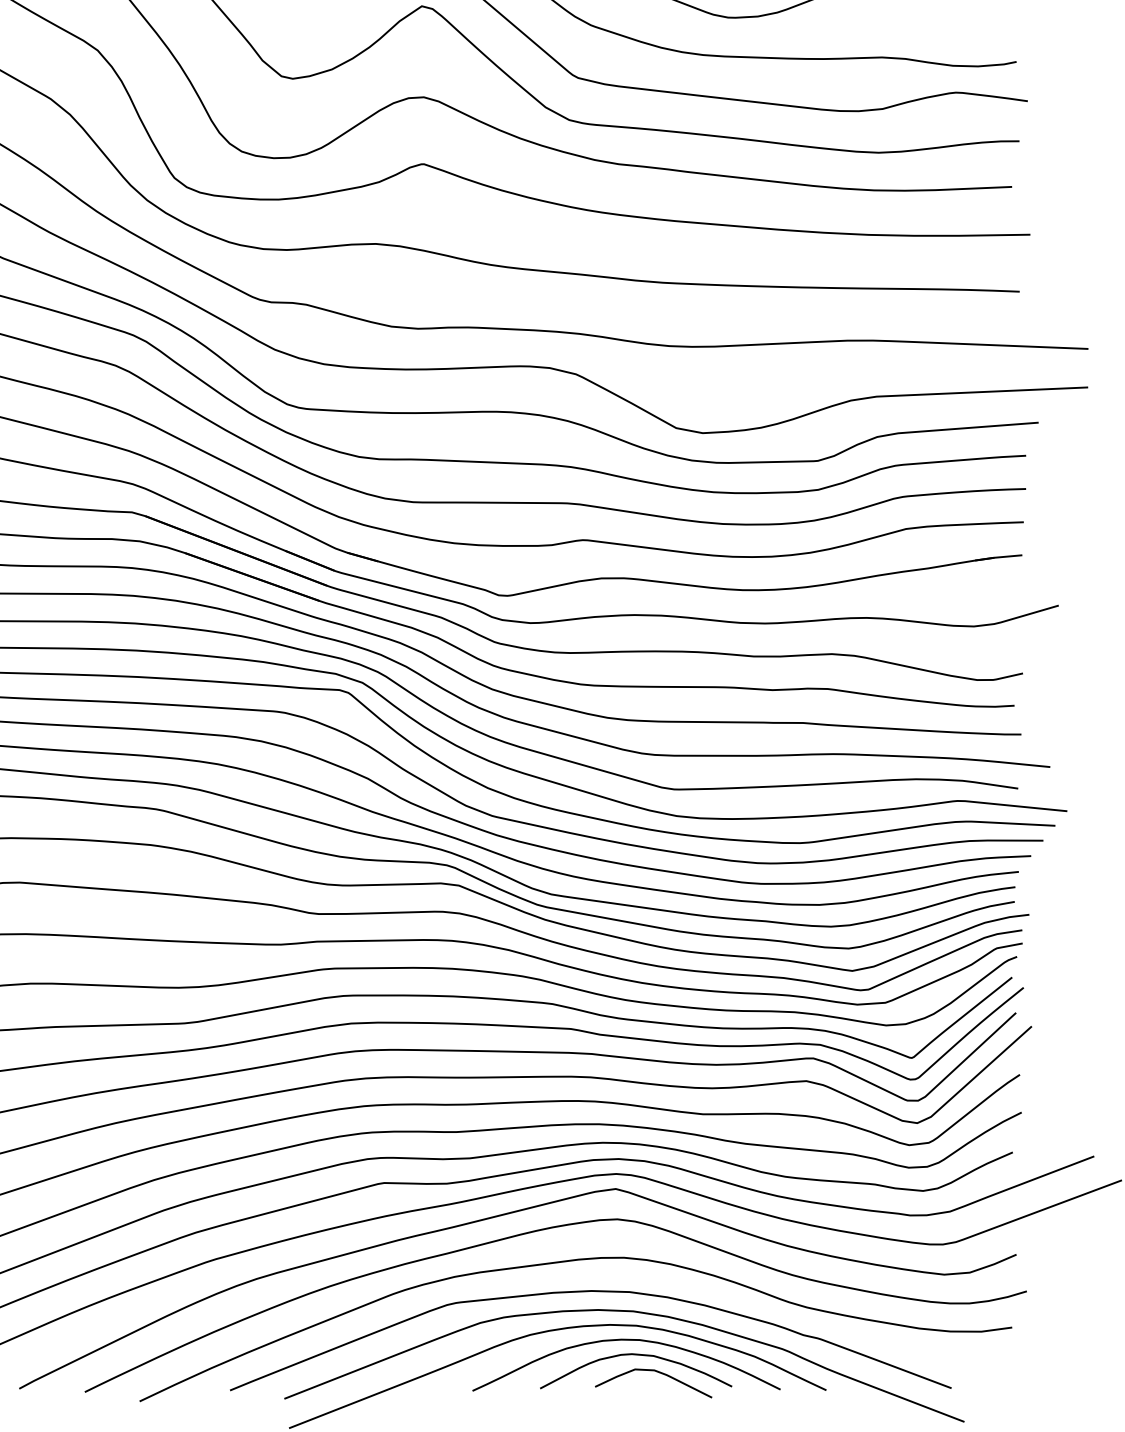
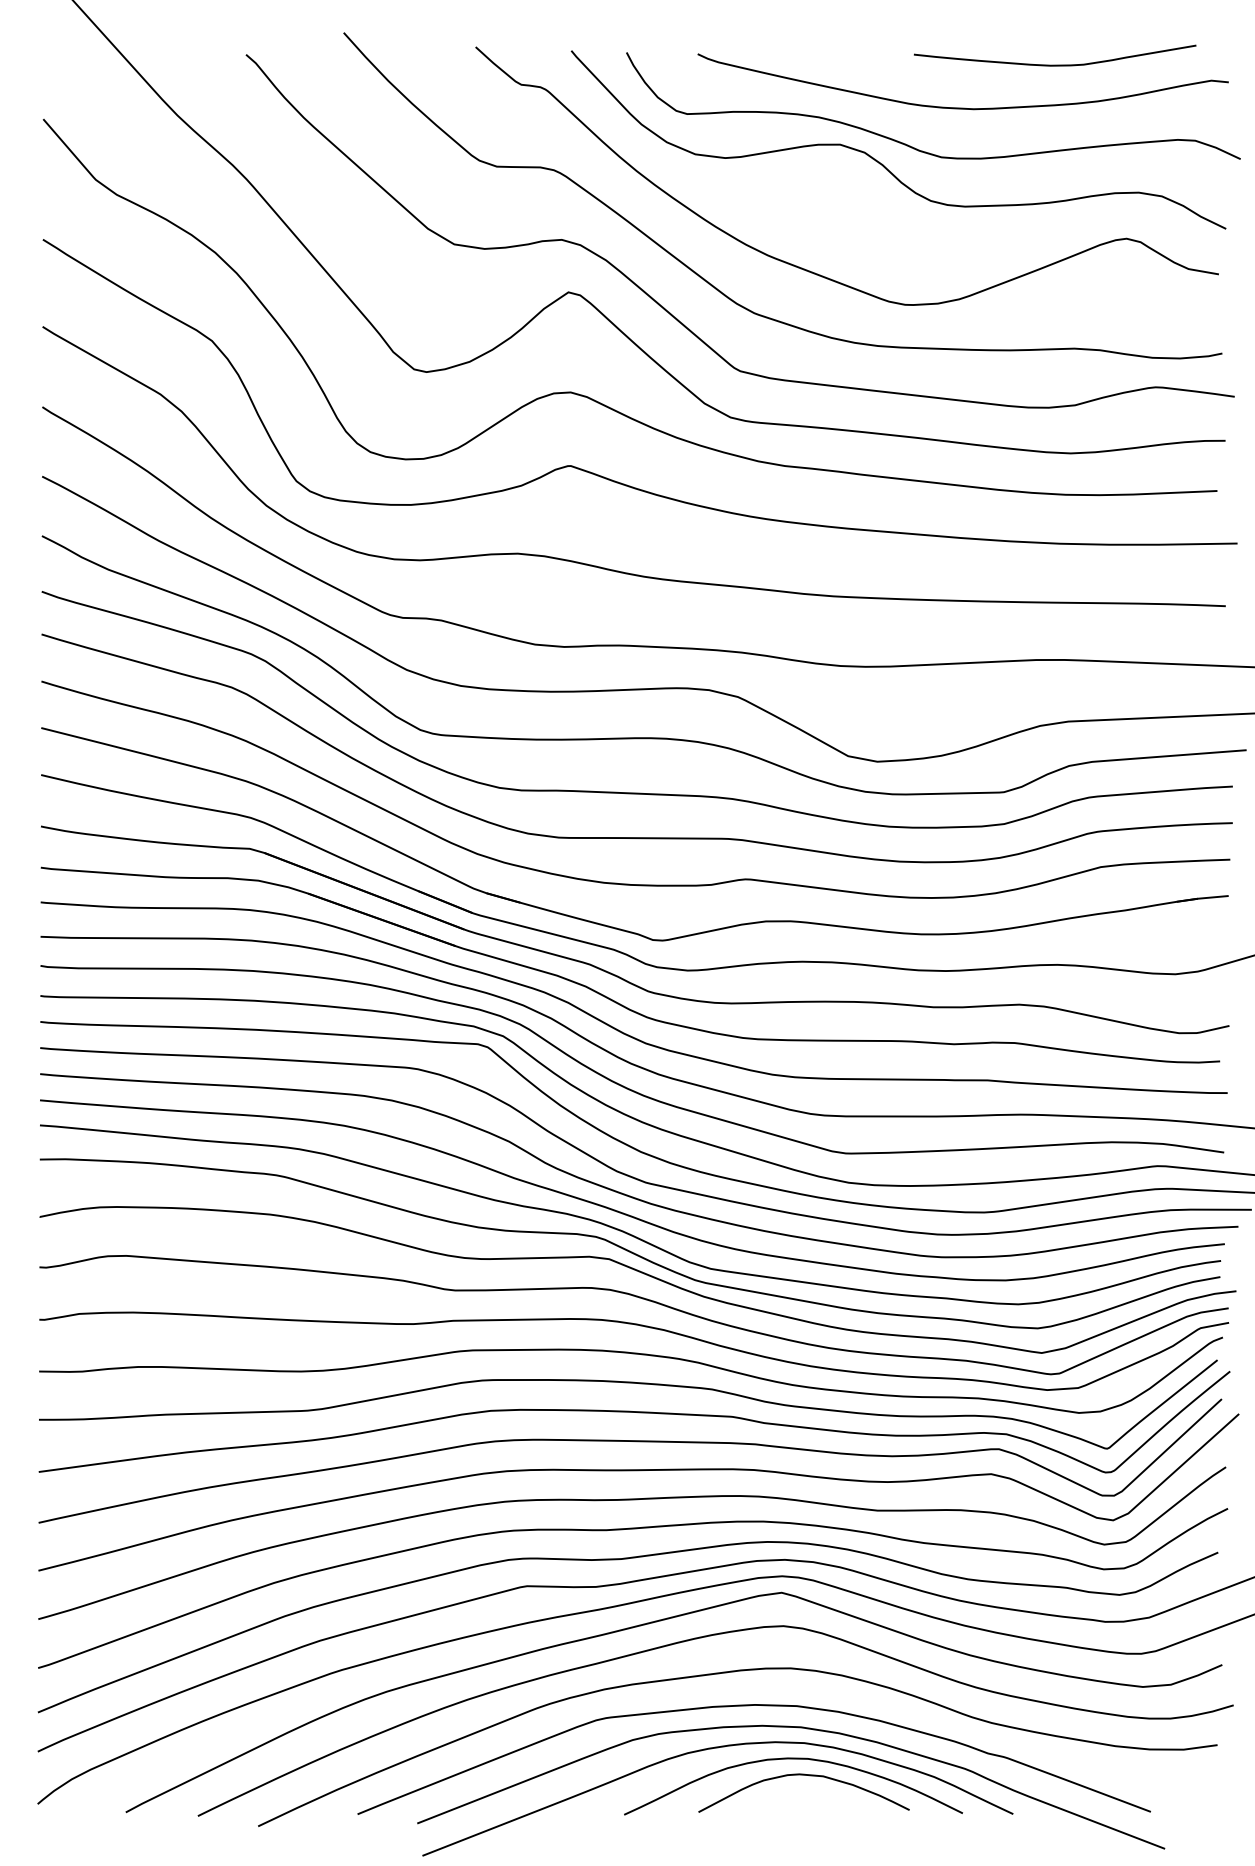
curve: (656, 1372) -> (826, 1794), removed

